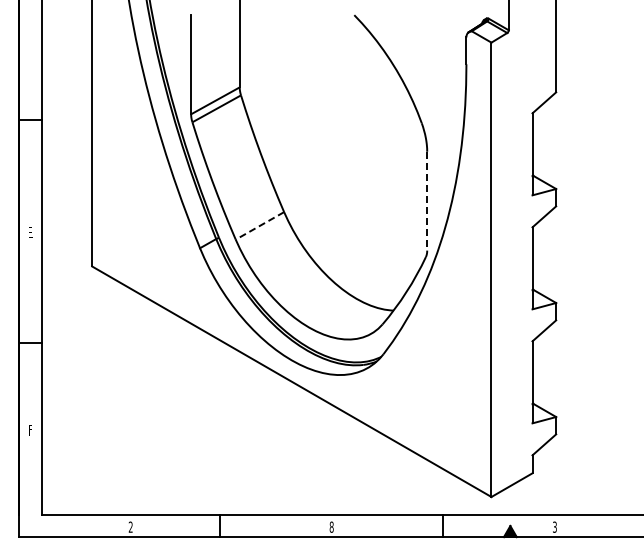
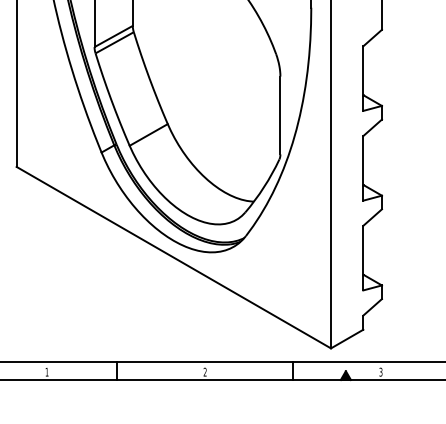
line: (427, 201) -> (280, 115), dashed -> solid
line: (259, 225) -> (148, 134), dashed -> solid
text: (130, 526) -> (46, 371), 2 -> 1
text: (331, 526) -> (205, 371), 8 -> 2

